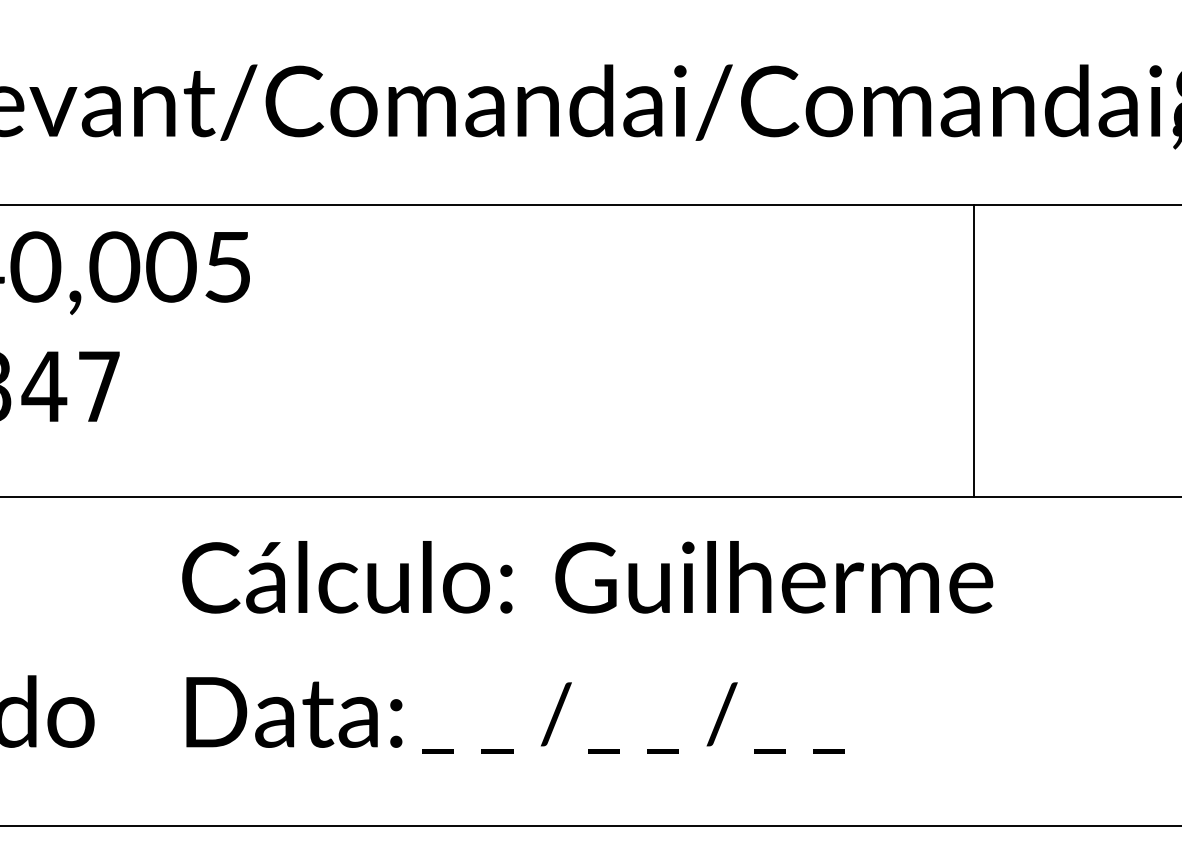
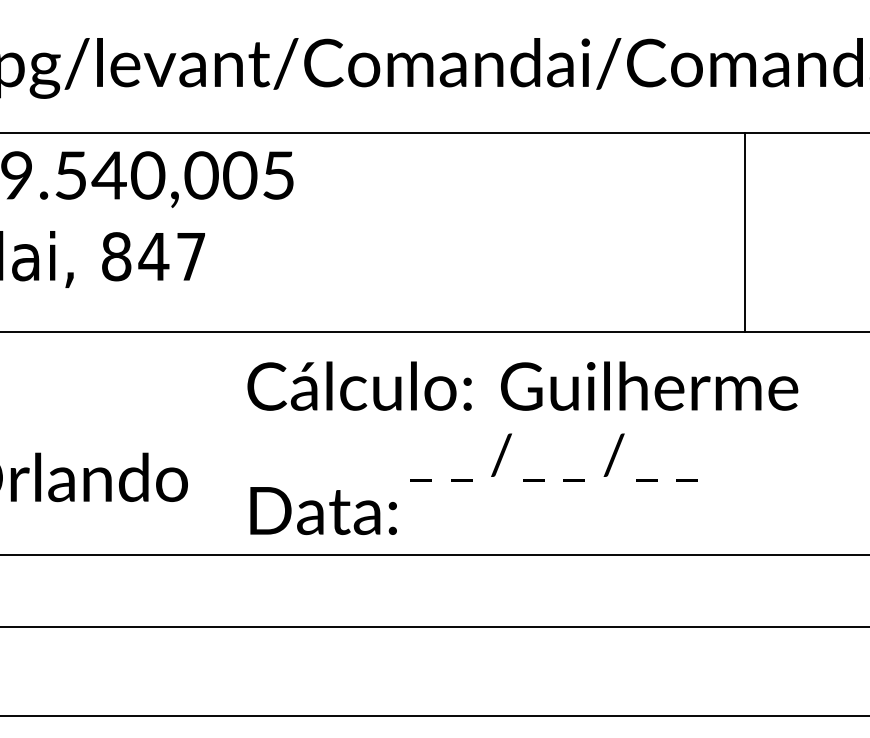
line: (974, 350) -> (745, 232), moved
text: (294, 711) -> (323, 510), moved
text: (632, 717) -> (553, 457), moved

